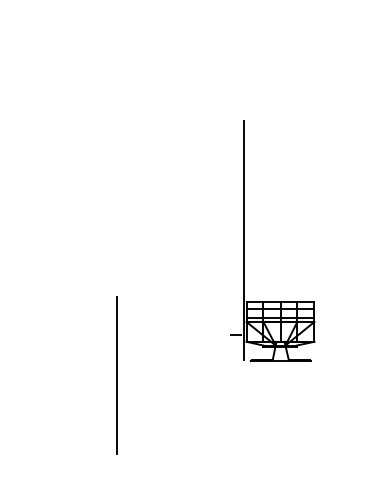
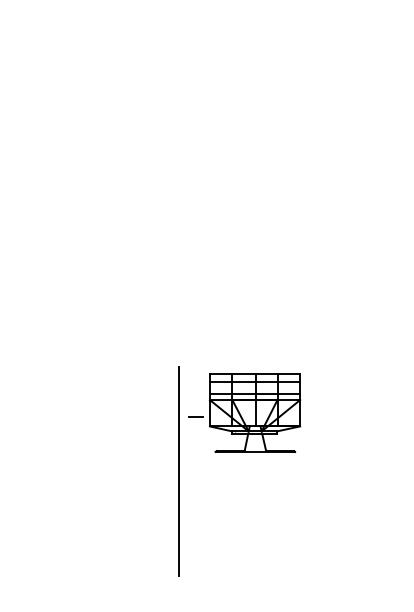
line: (243, 239) -> (205, 290), removed
line: (116, 375) -> (177, 471), moved

